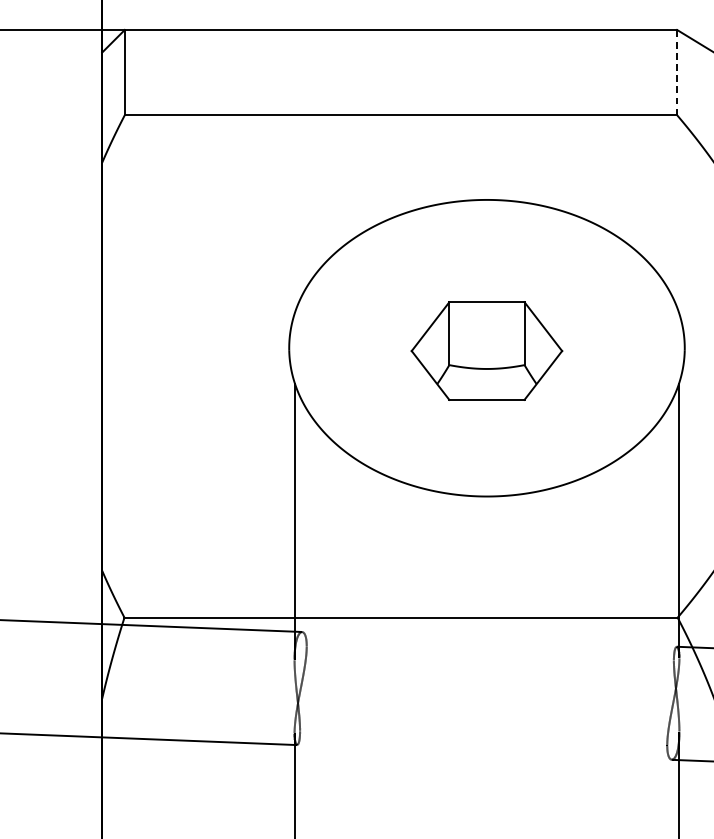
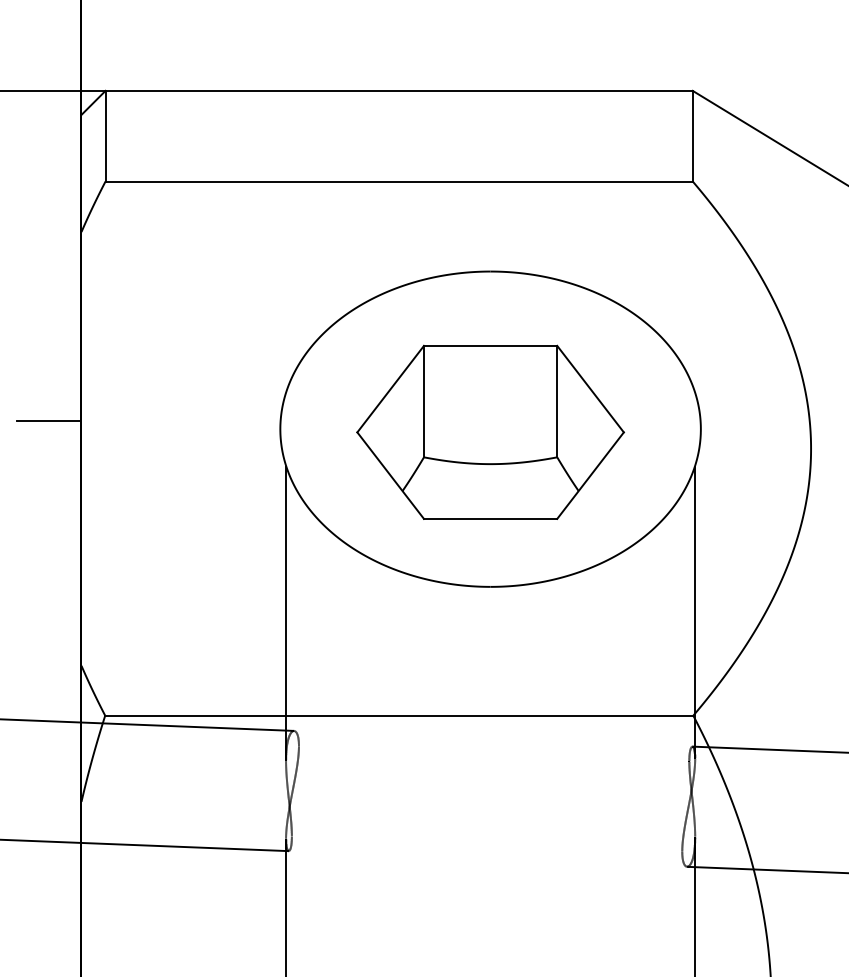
line: (676, 71) -> (692, 135), dashed -> solid
line: (72, 340) -> (49, 420), added
part: (486, 350) -> (490, 431), size x1.67

